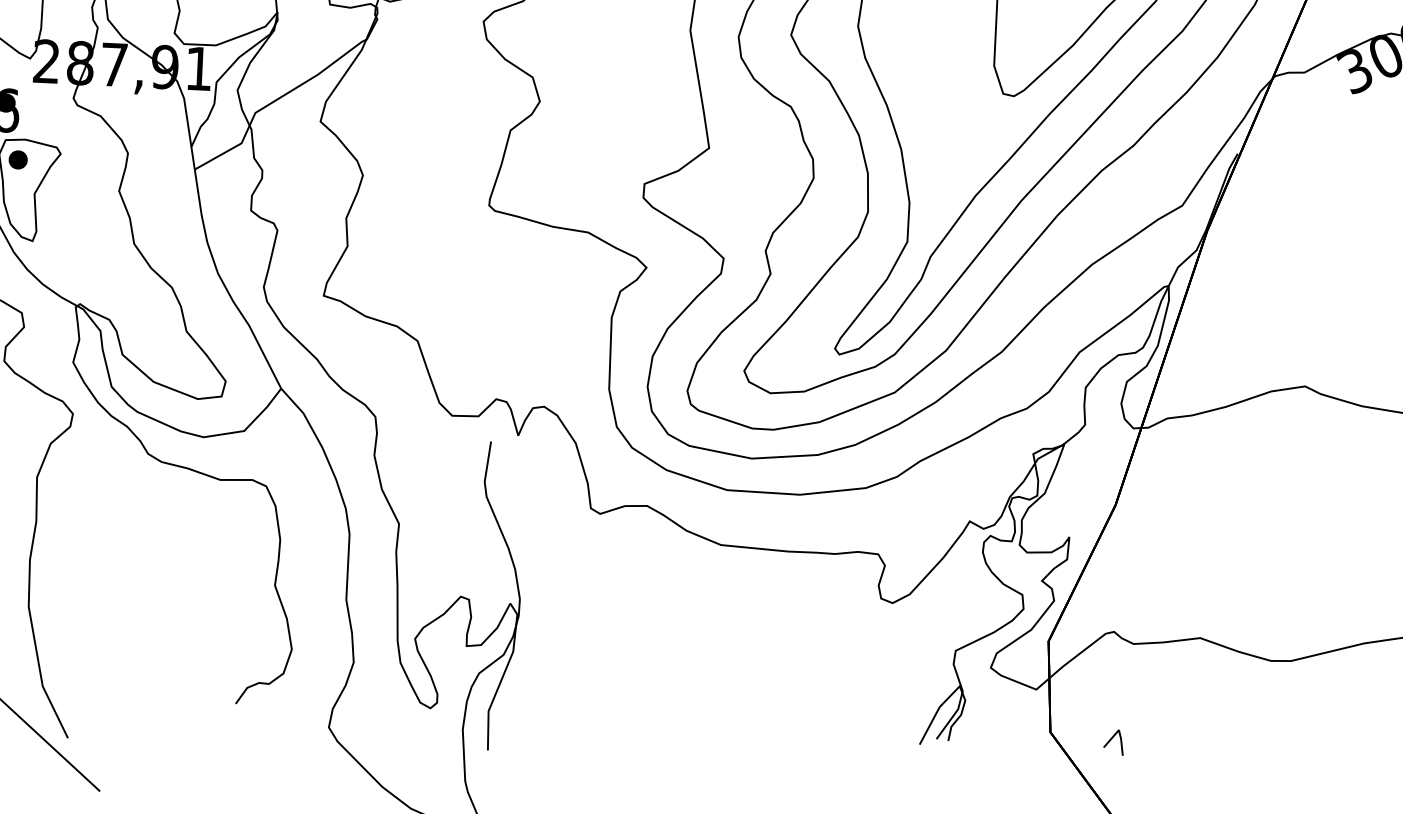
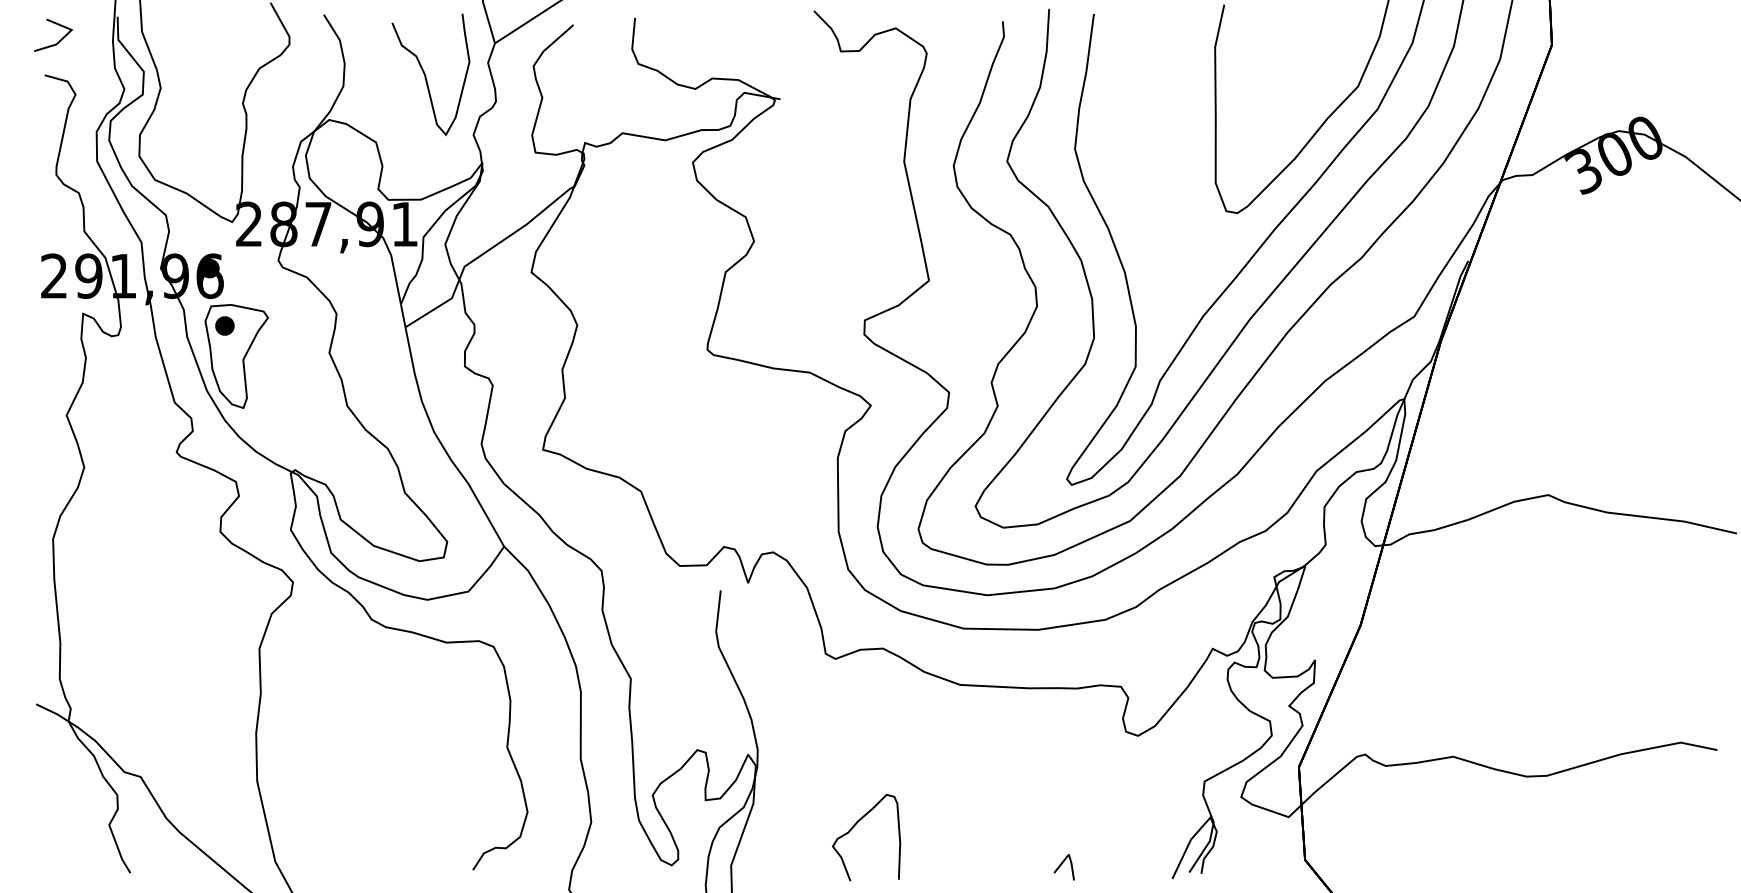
curve: (610, 680) -> (853, 828), added
line: (1111, 740) -> (1061, 865), moved

